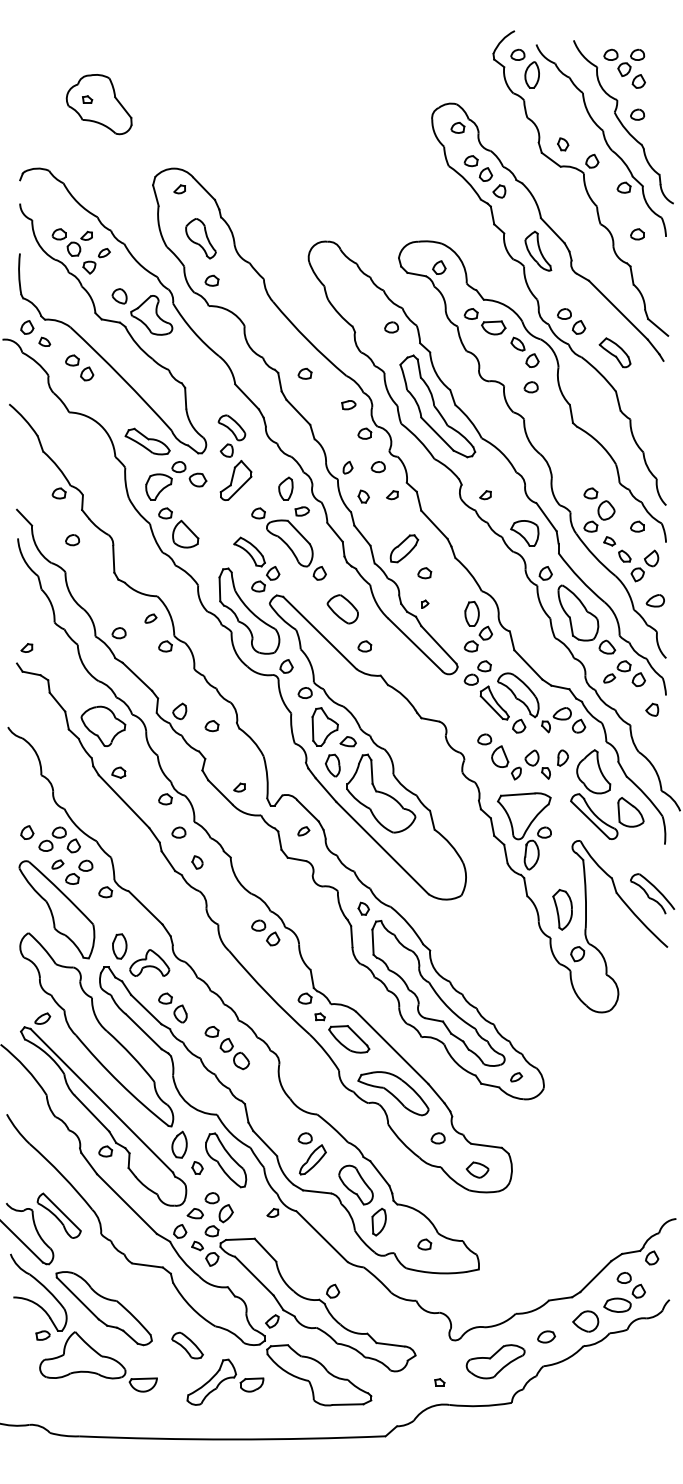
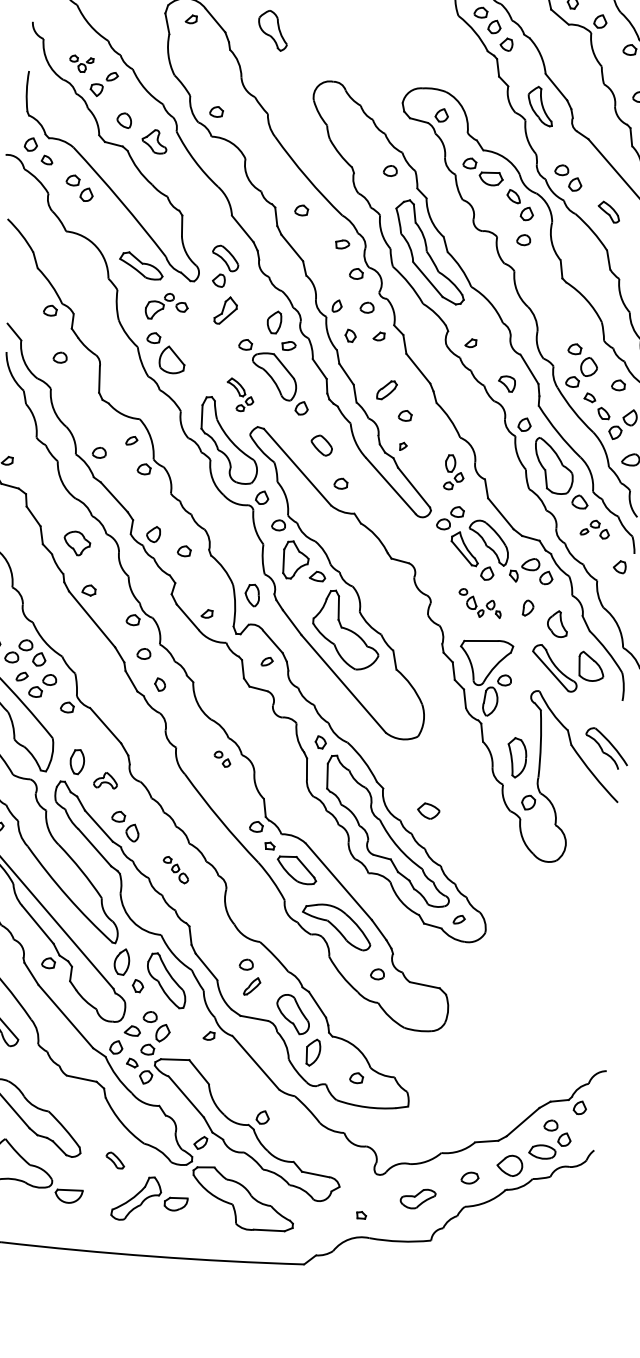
part: (200, 238) -> (272, 30), moved
part: (71, 242) -> (80, 63), size x0.6
part: (151, 315) -> (154, 141), size x0.6
part: (614, 352) -> (608, 211), size x0.7
part: (176, 480) -> (167, 306), size x0.7
part: (235, 480) -> (225, 310), size x0.7
part: (524, 533) -> (506, 383), size x0.6
part: (404, 548) -> (387, 389), size x0.7
part: (256, 564) -> (239, 395), size x0.6
part: (342, 609) -> (321, 445), size x0.7
part: (478, 626) -> (454, 472), size x0.7
part: (624, 673) -> (595, 529), size x0.7
part: (103, 725) -> (77, 542), size x0.6
part: (513, 756) -> (479, 603), size x0.6
part: (332, 765) -> (252, 595), moved
part: (593, 771) -> (557, 623), size x0.6
part: (265, 932) -> (222, 758), size x0.6
part: (149, 962) -> (105, 779), size x0.6
part: (226, 1048) -> (175, 870), size x0.6
part: (312, 1159) -> (252, 986), size x0.6
part: (477, 1169) -> (428, 810), moved
part: (187, 1345) -> (115, 1160), size x0.6
part: (495, 1361) -> (417, 1198), size x0.6

